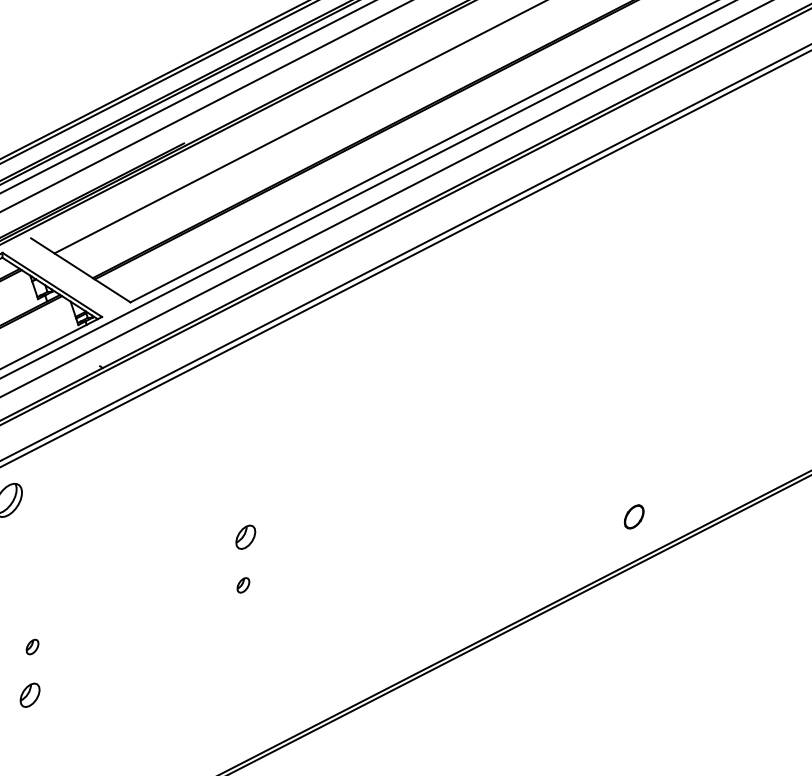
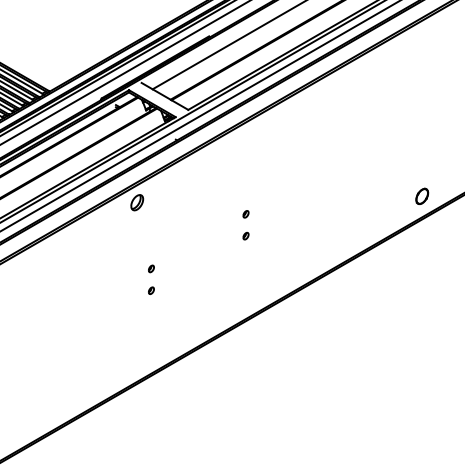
part: (634, 515) -> (422, 195), size x1.43
part: (244, 537) -> (245, 214), size x0.62
part: (30, 694) -> (151, 290), size x0.62

